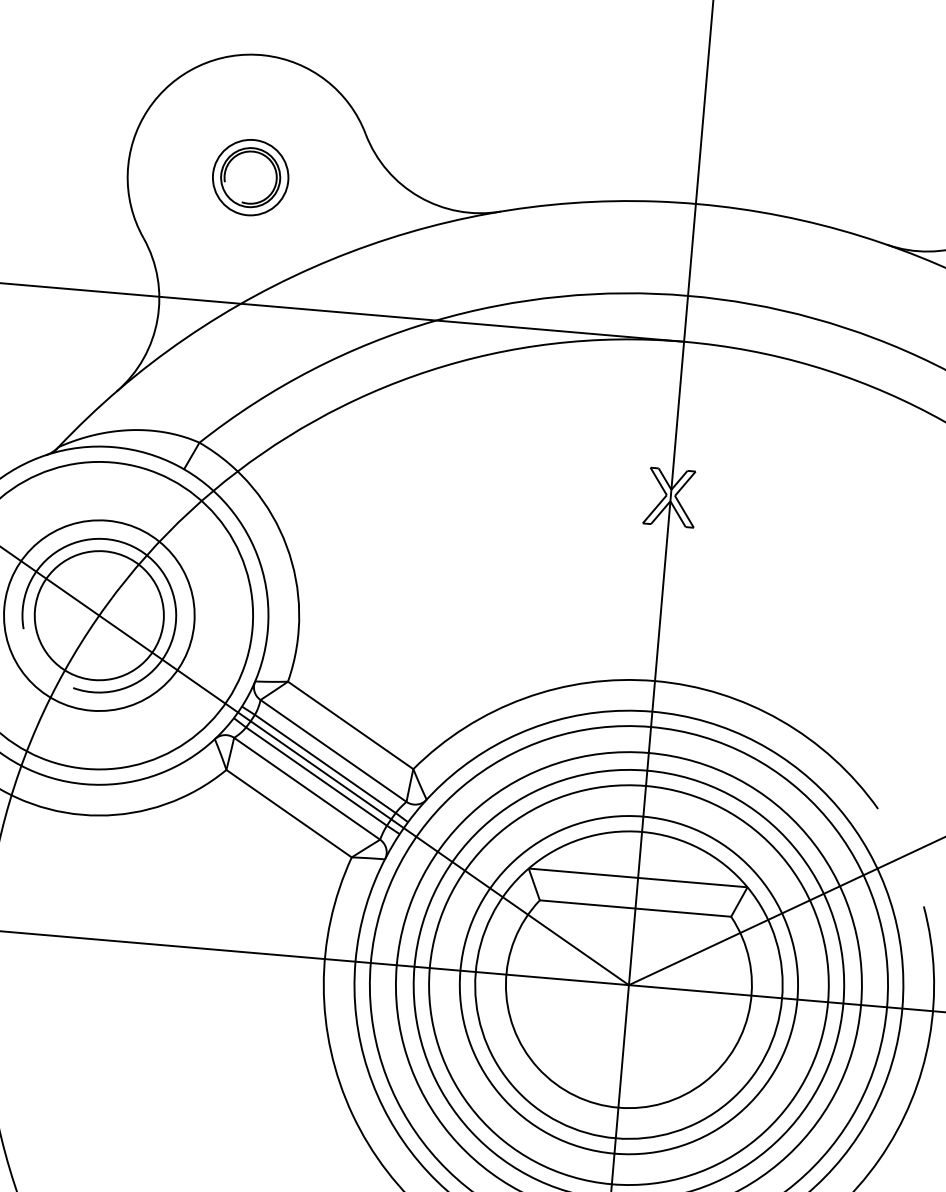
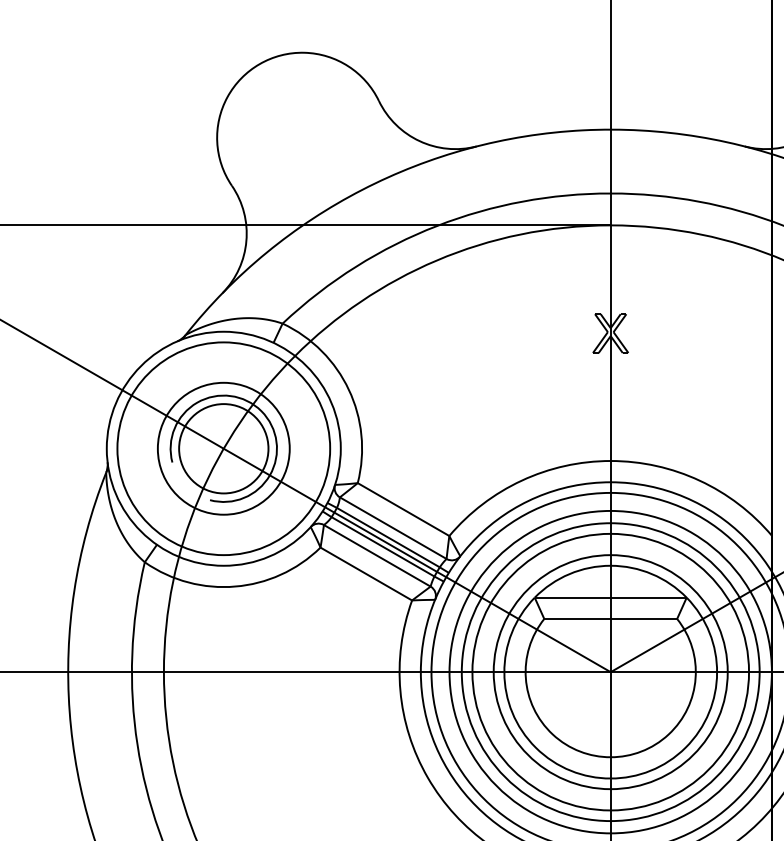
part: (251, 177) -> (302, 137), removed

